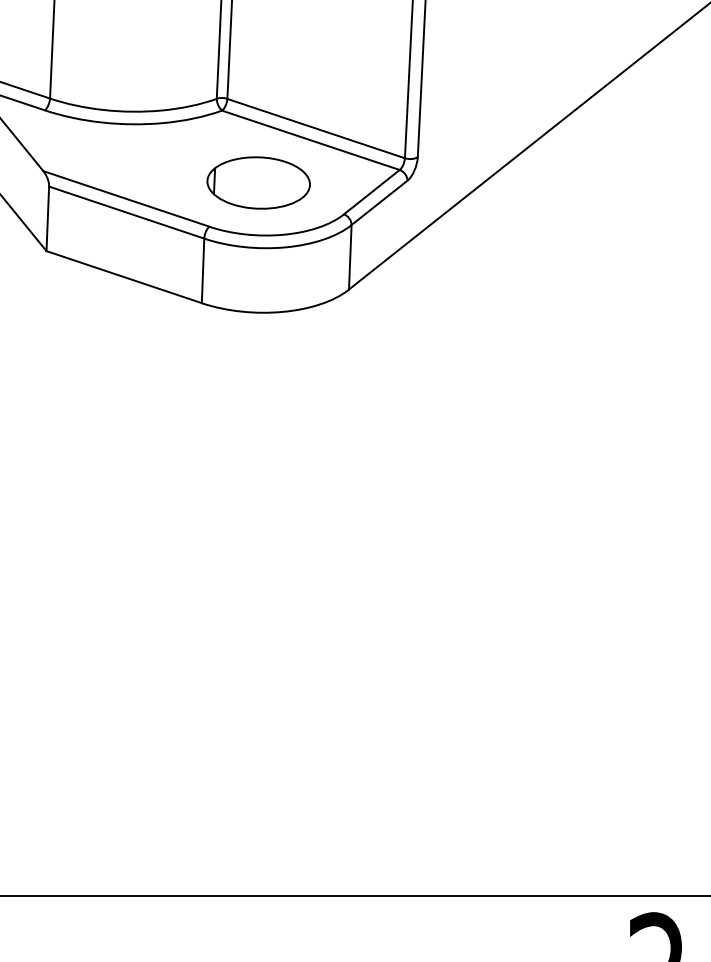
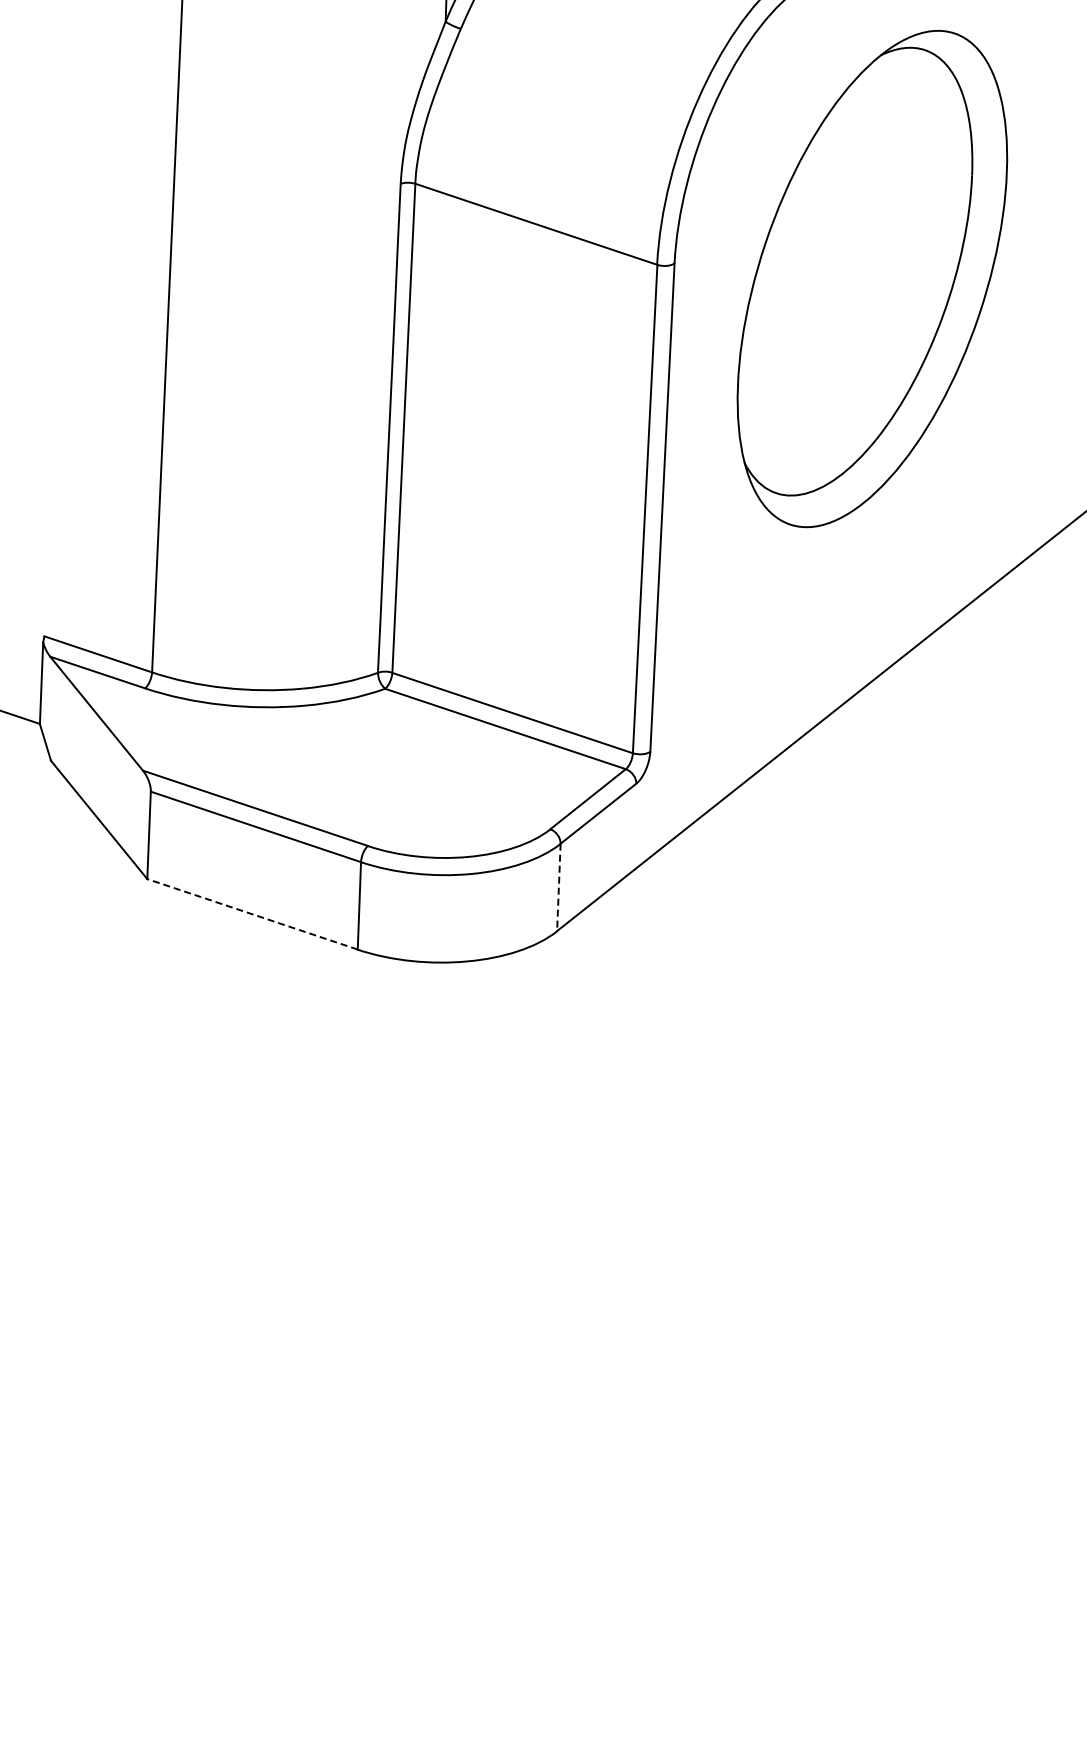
part: (258, 182) -> (434, 786), removed
line: (350, 257) -> (558, 887), solid -> dashed
line: (124, 277) -> (252, 914), solid -> dashed

